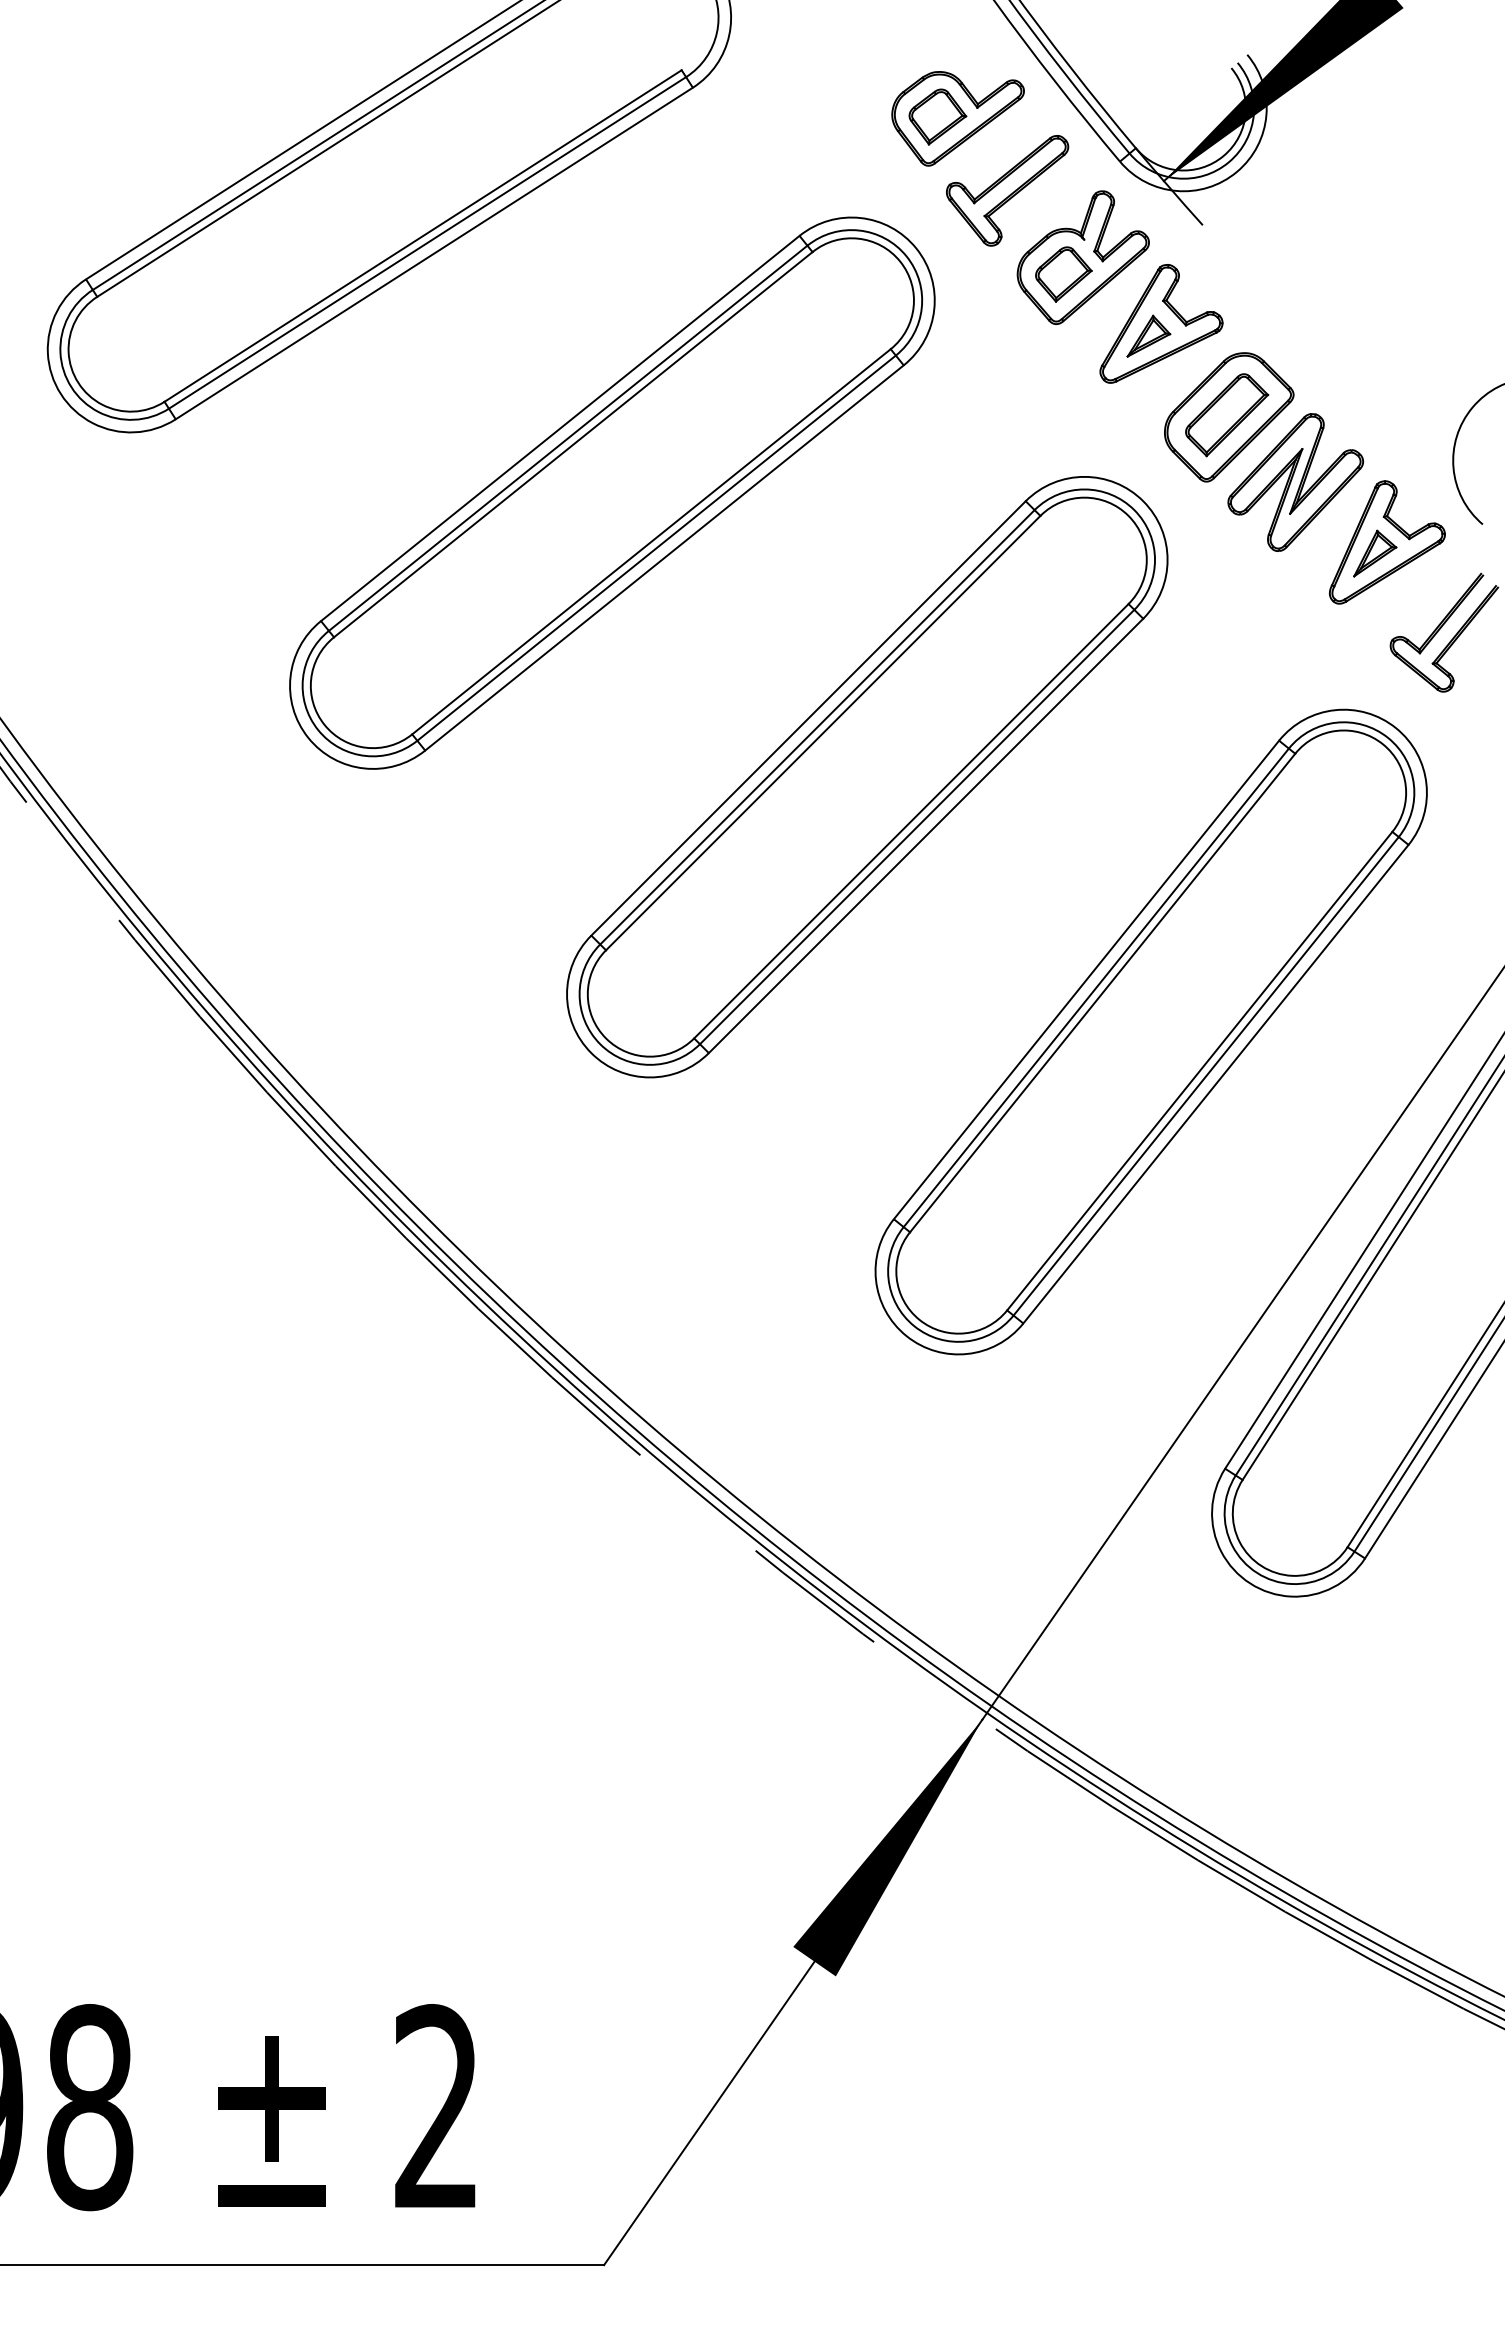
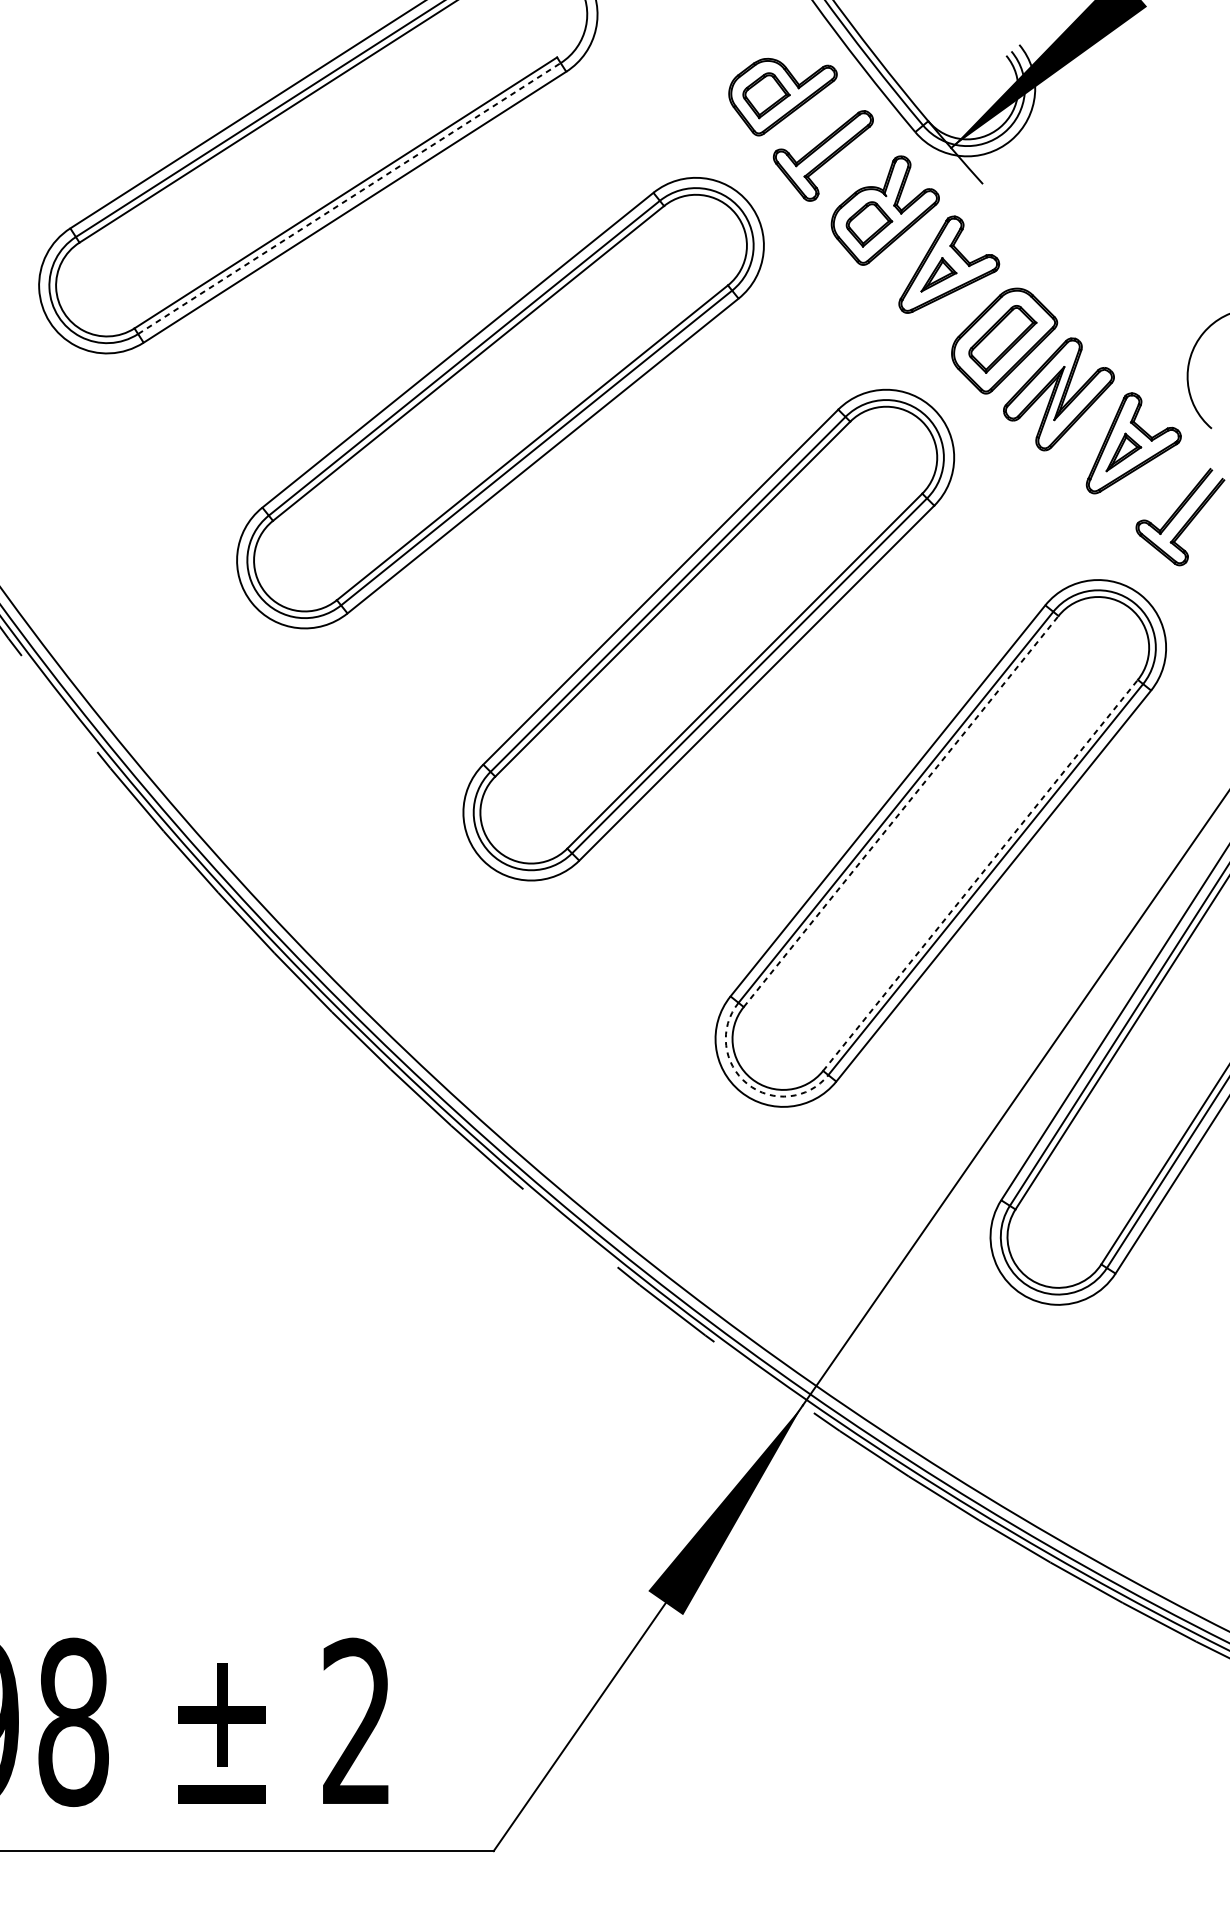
line: (427, 242) -> (349, 198), solid -> dashed
line: (1103, 992) -> (901, 811), solid -> dashed
line: (1200, 1070) -> (981, 874), solid -> dashed
arc: (914, 1326) -> (747, 1084), solid -> dashed

